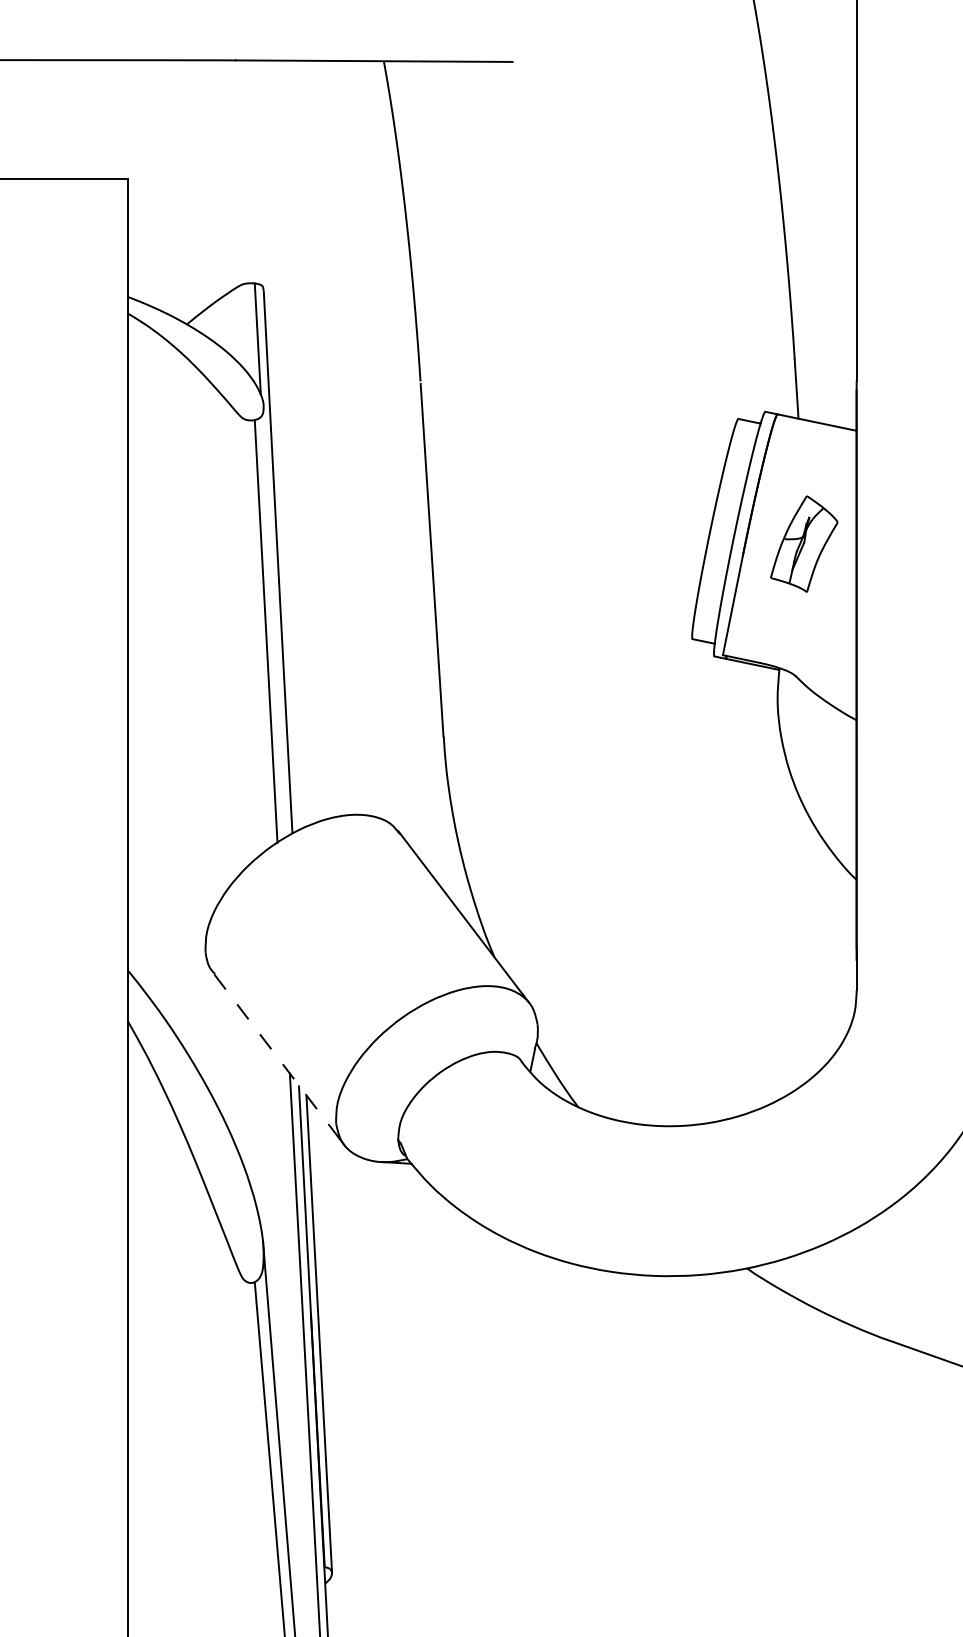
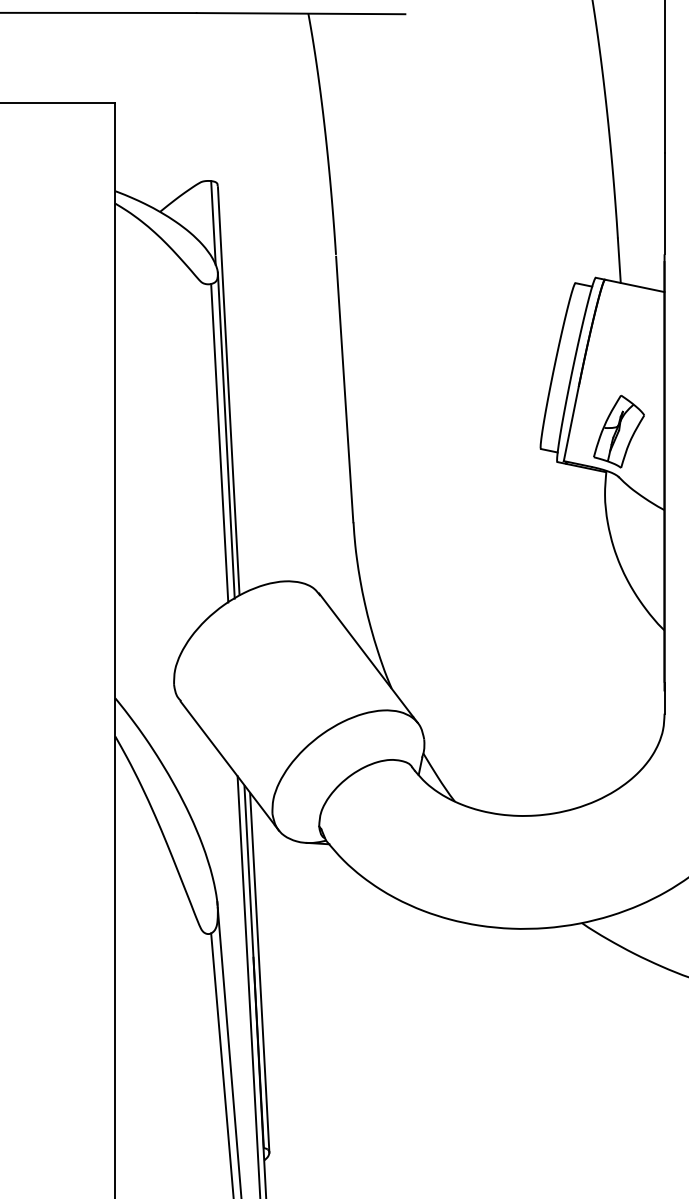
part: (804, 543) -> (619, 431), moved
line: (274, 620) -> (226, 434), added
line: (277, 1056) -> (228, 763), dashed -> solid

